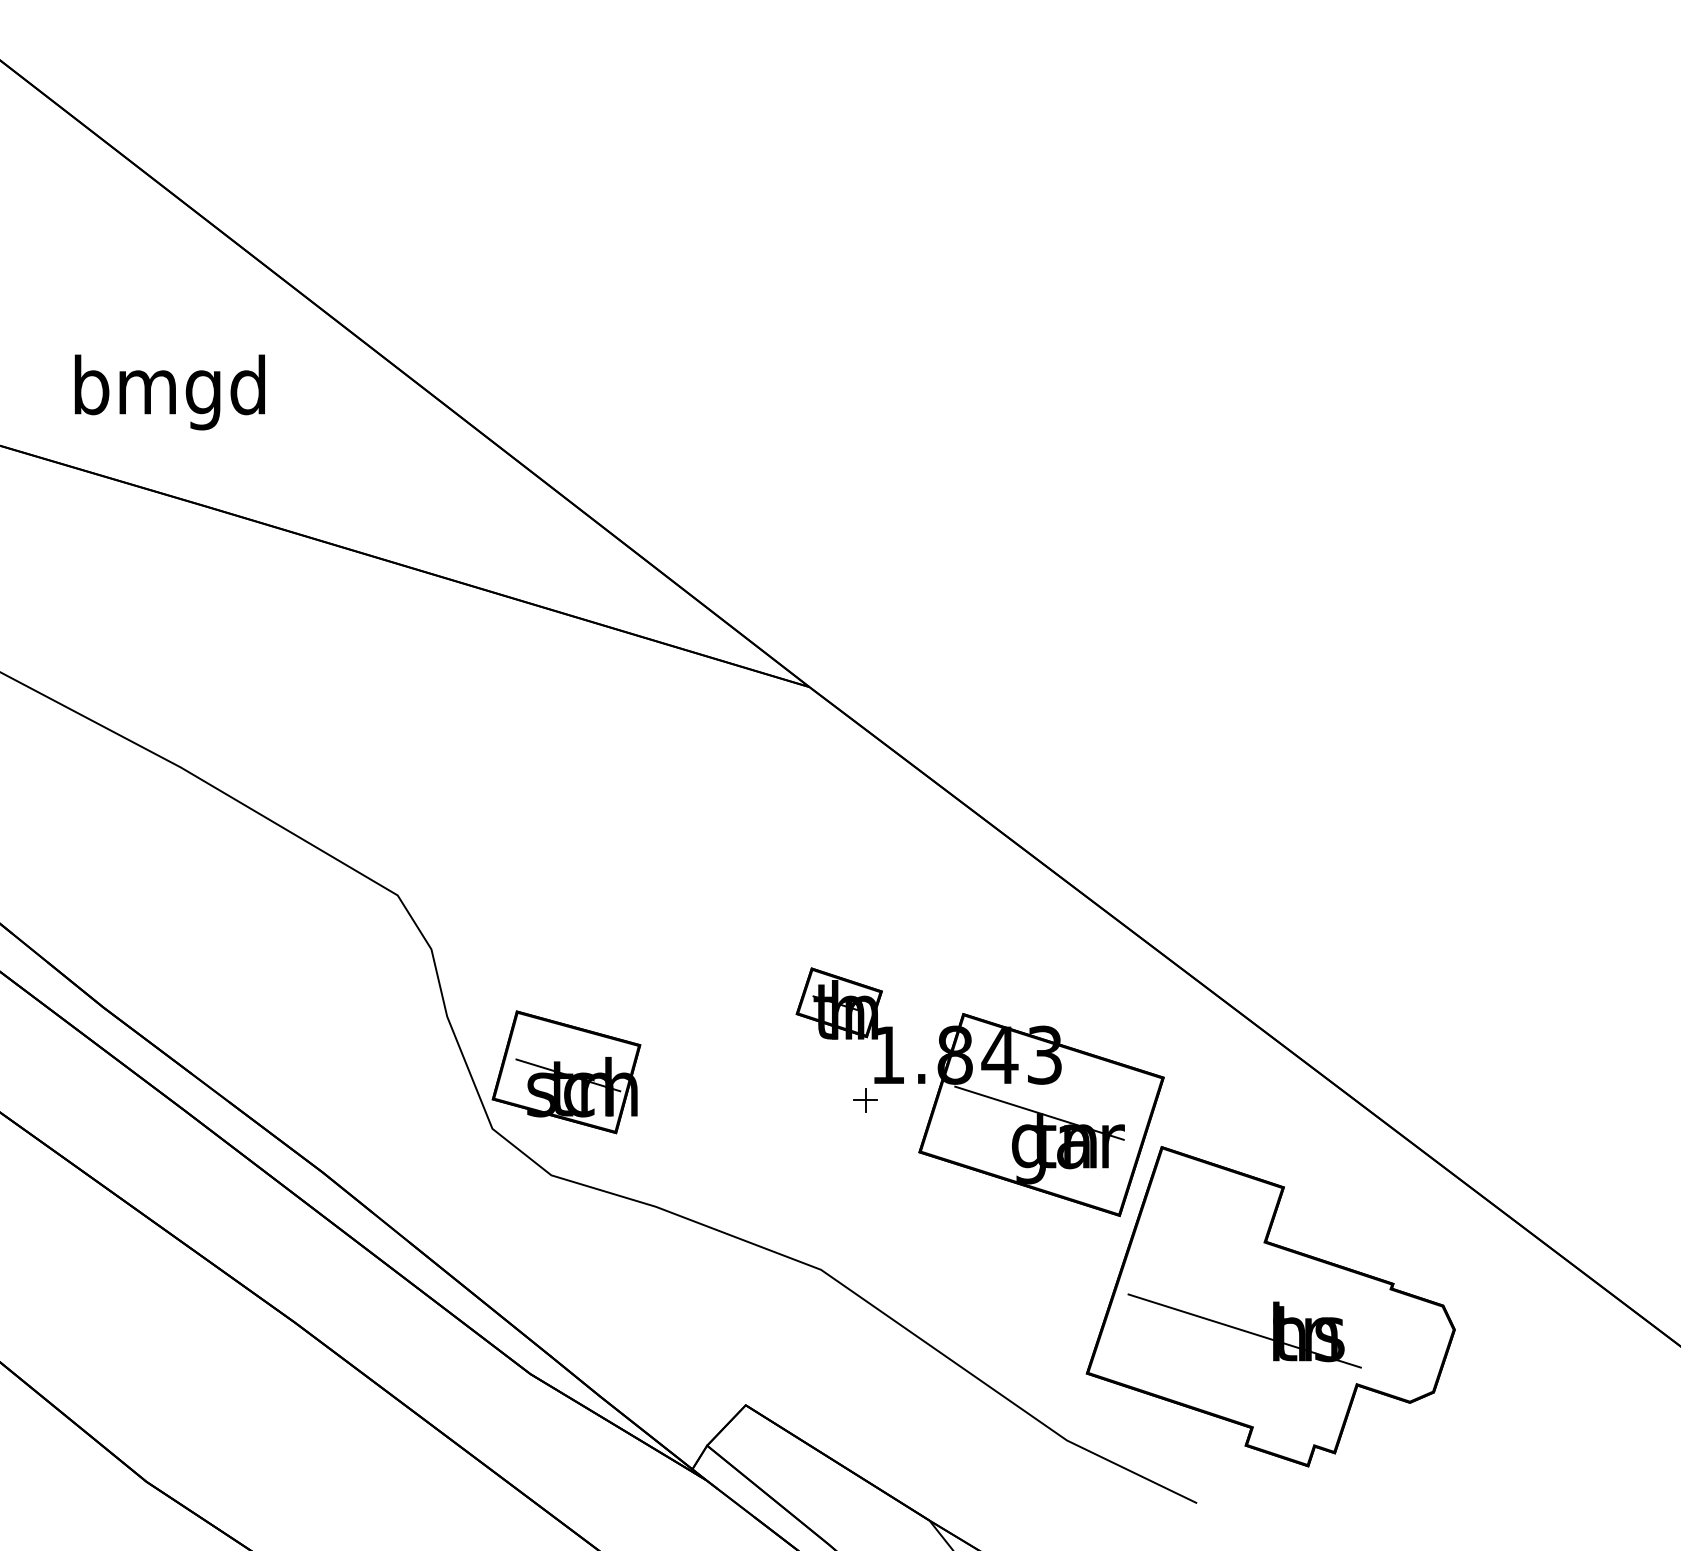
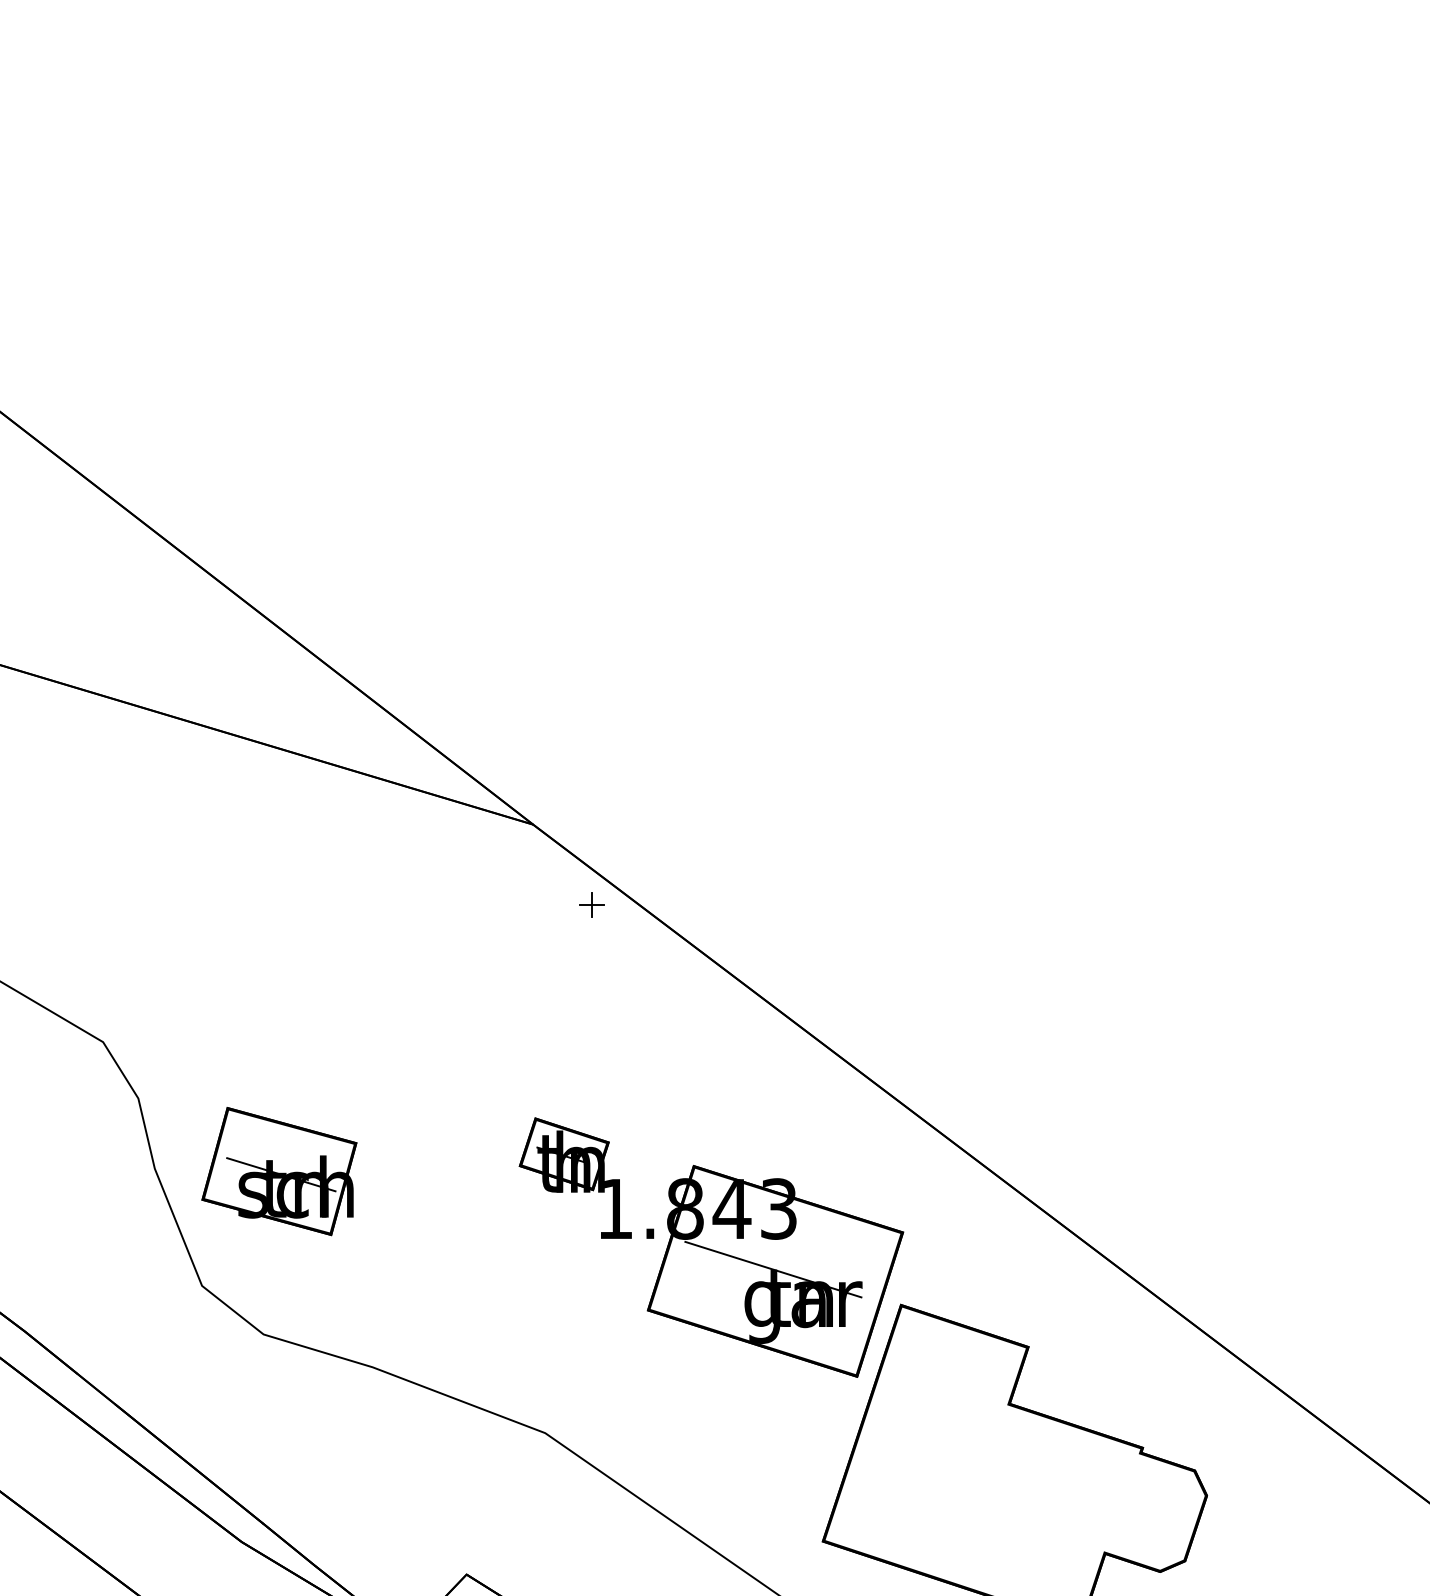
part: (566, 1072) -> (279, 1171), moved
part: (865, 1100) -> (591, 905), moved
part: (1244, 1330) -> (987, 1496), removed

